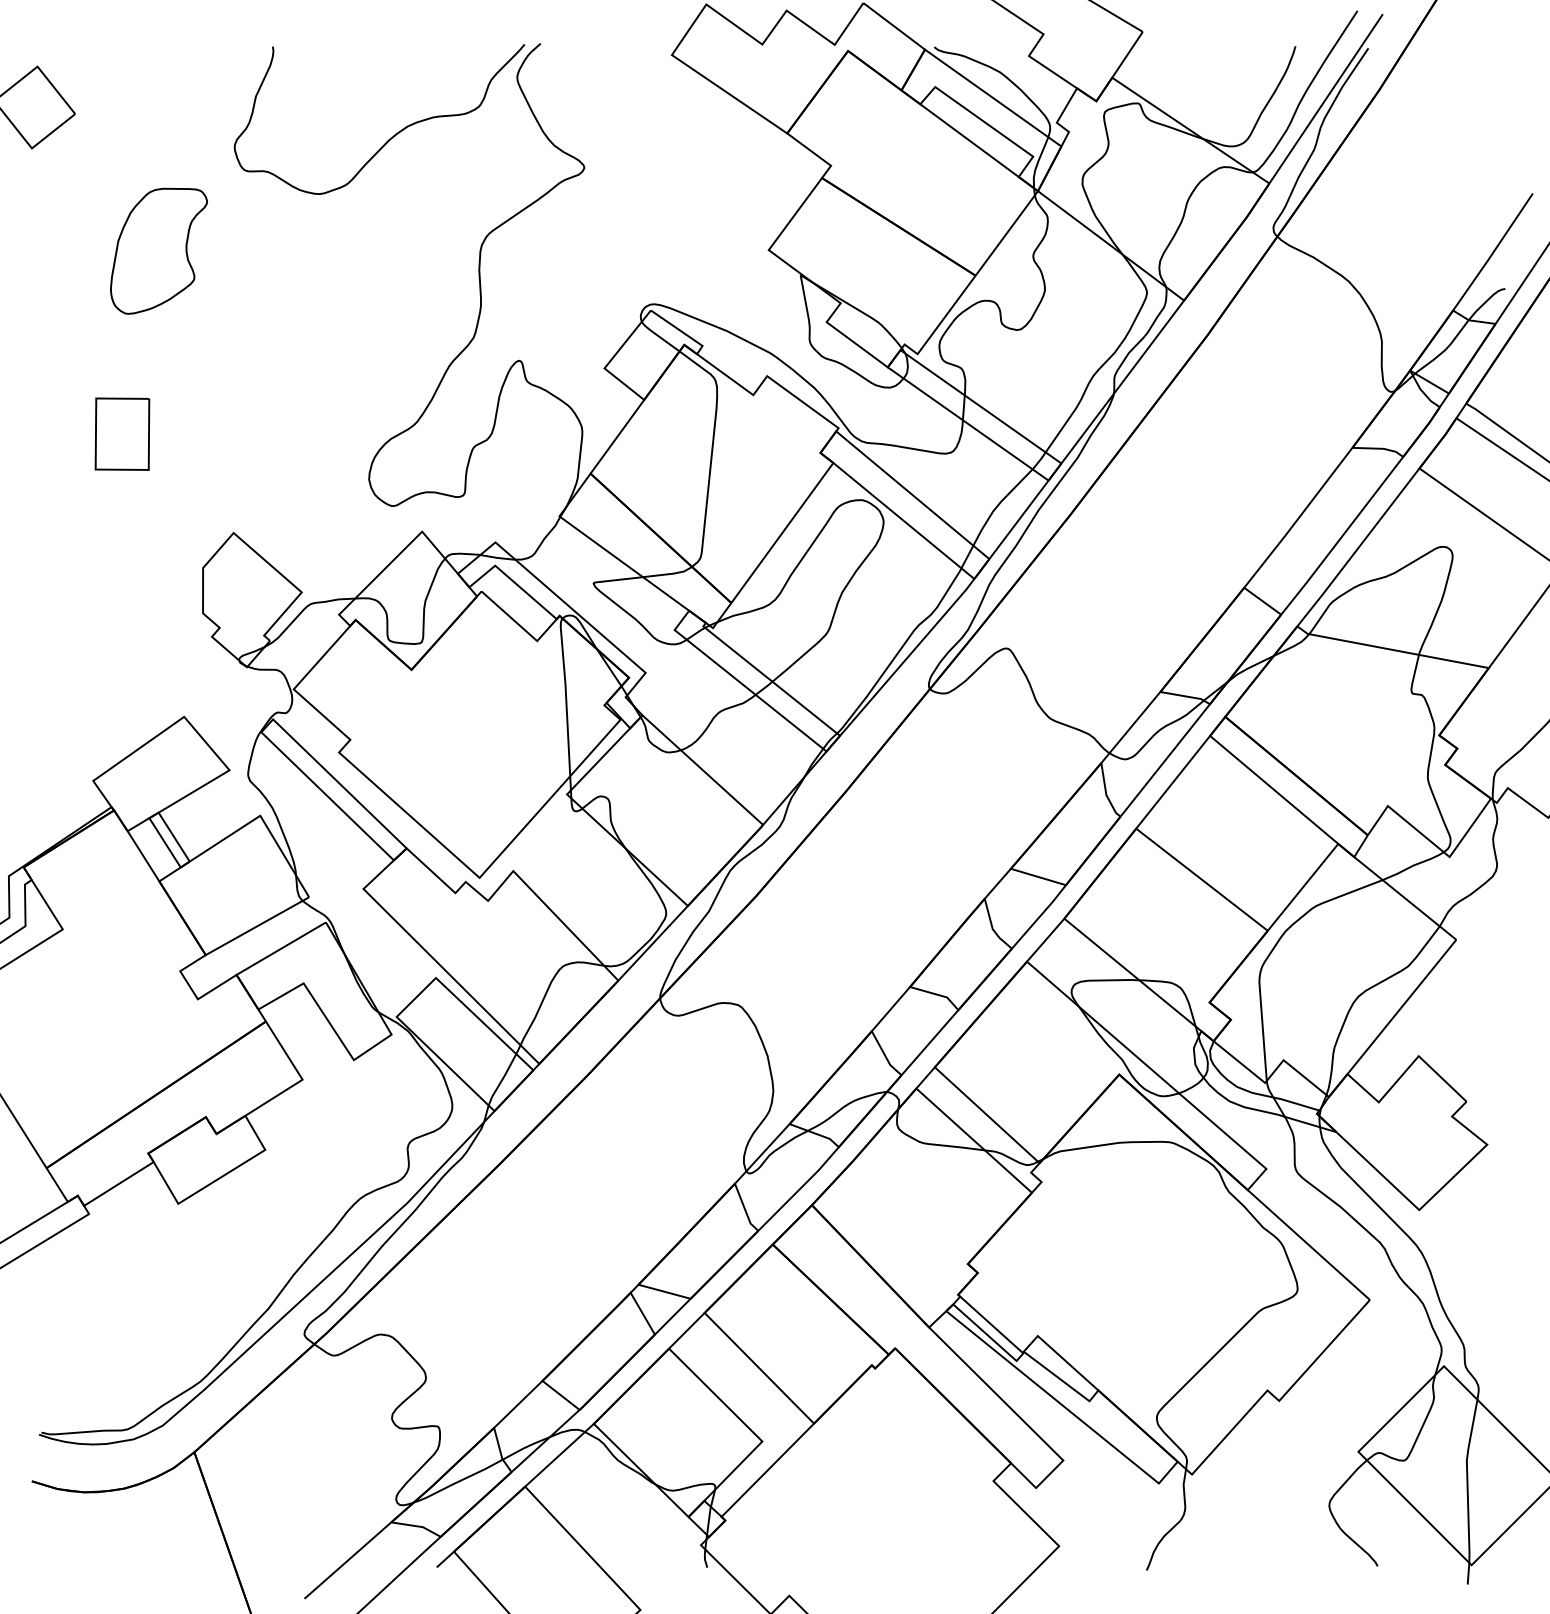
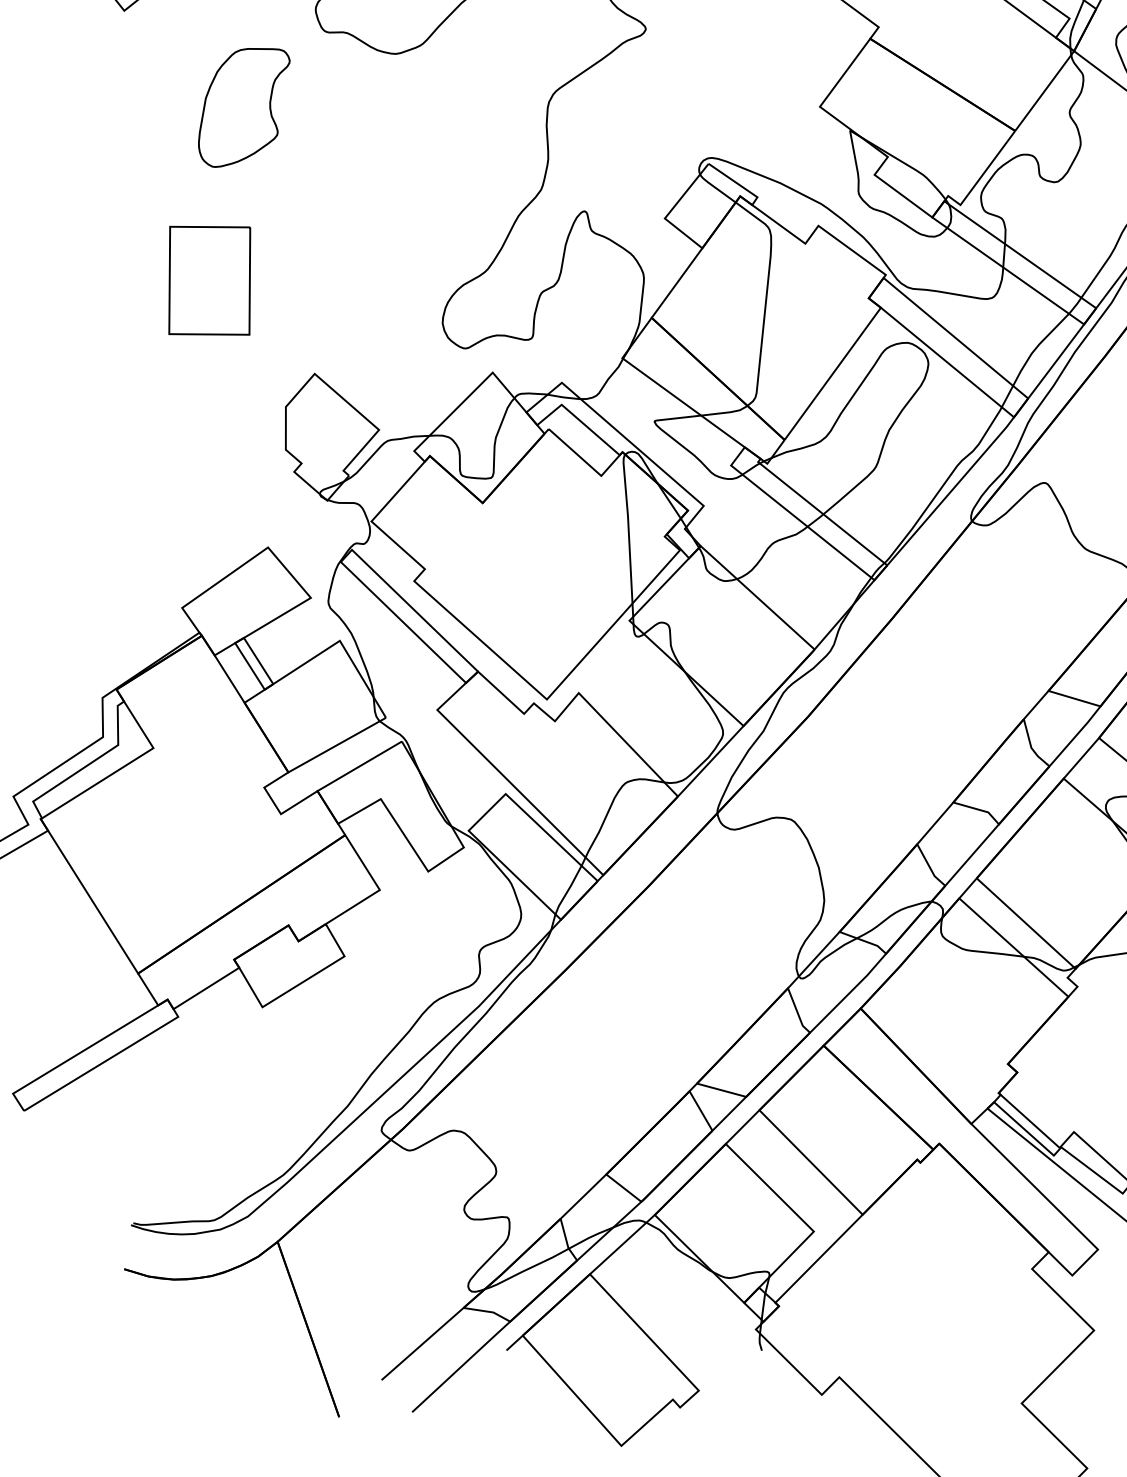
part: (122, 433) -> (209, 279), size x1.6

